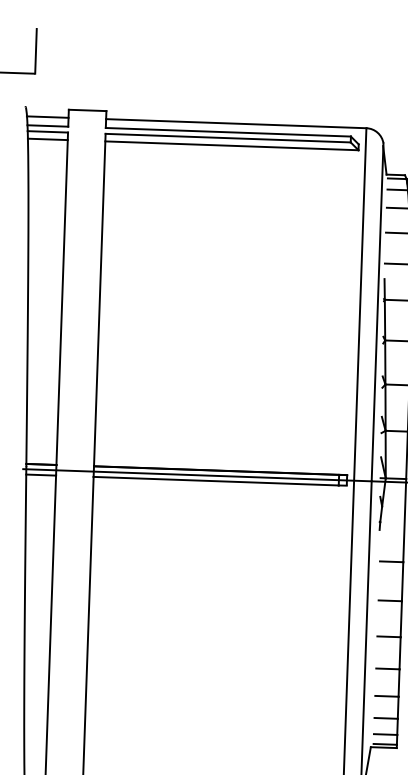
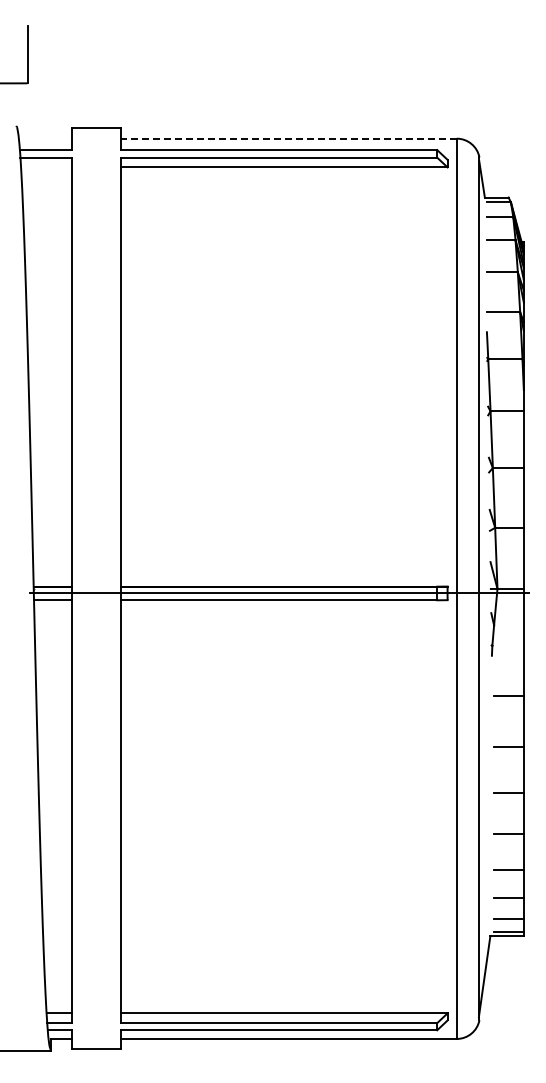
line: (47, 116) -> (45, 138), removed
line: (235, 123) -> (288, 138), solid -> dashed
line: (47, 139) -> (46, 167), removed

